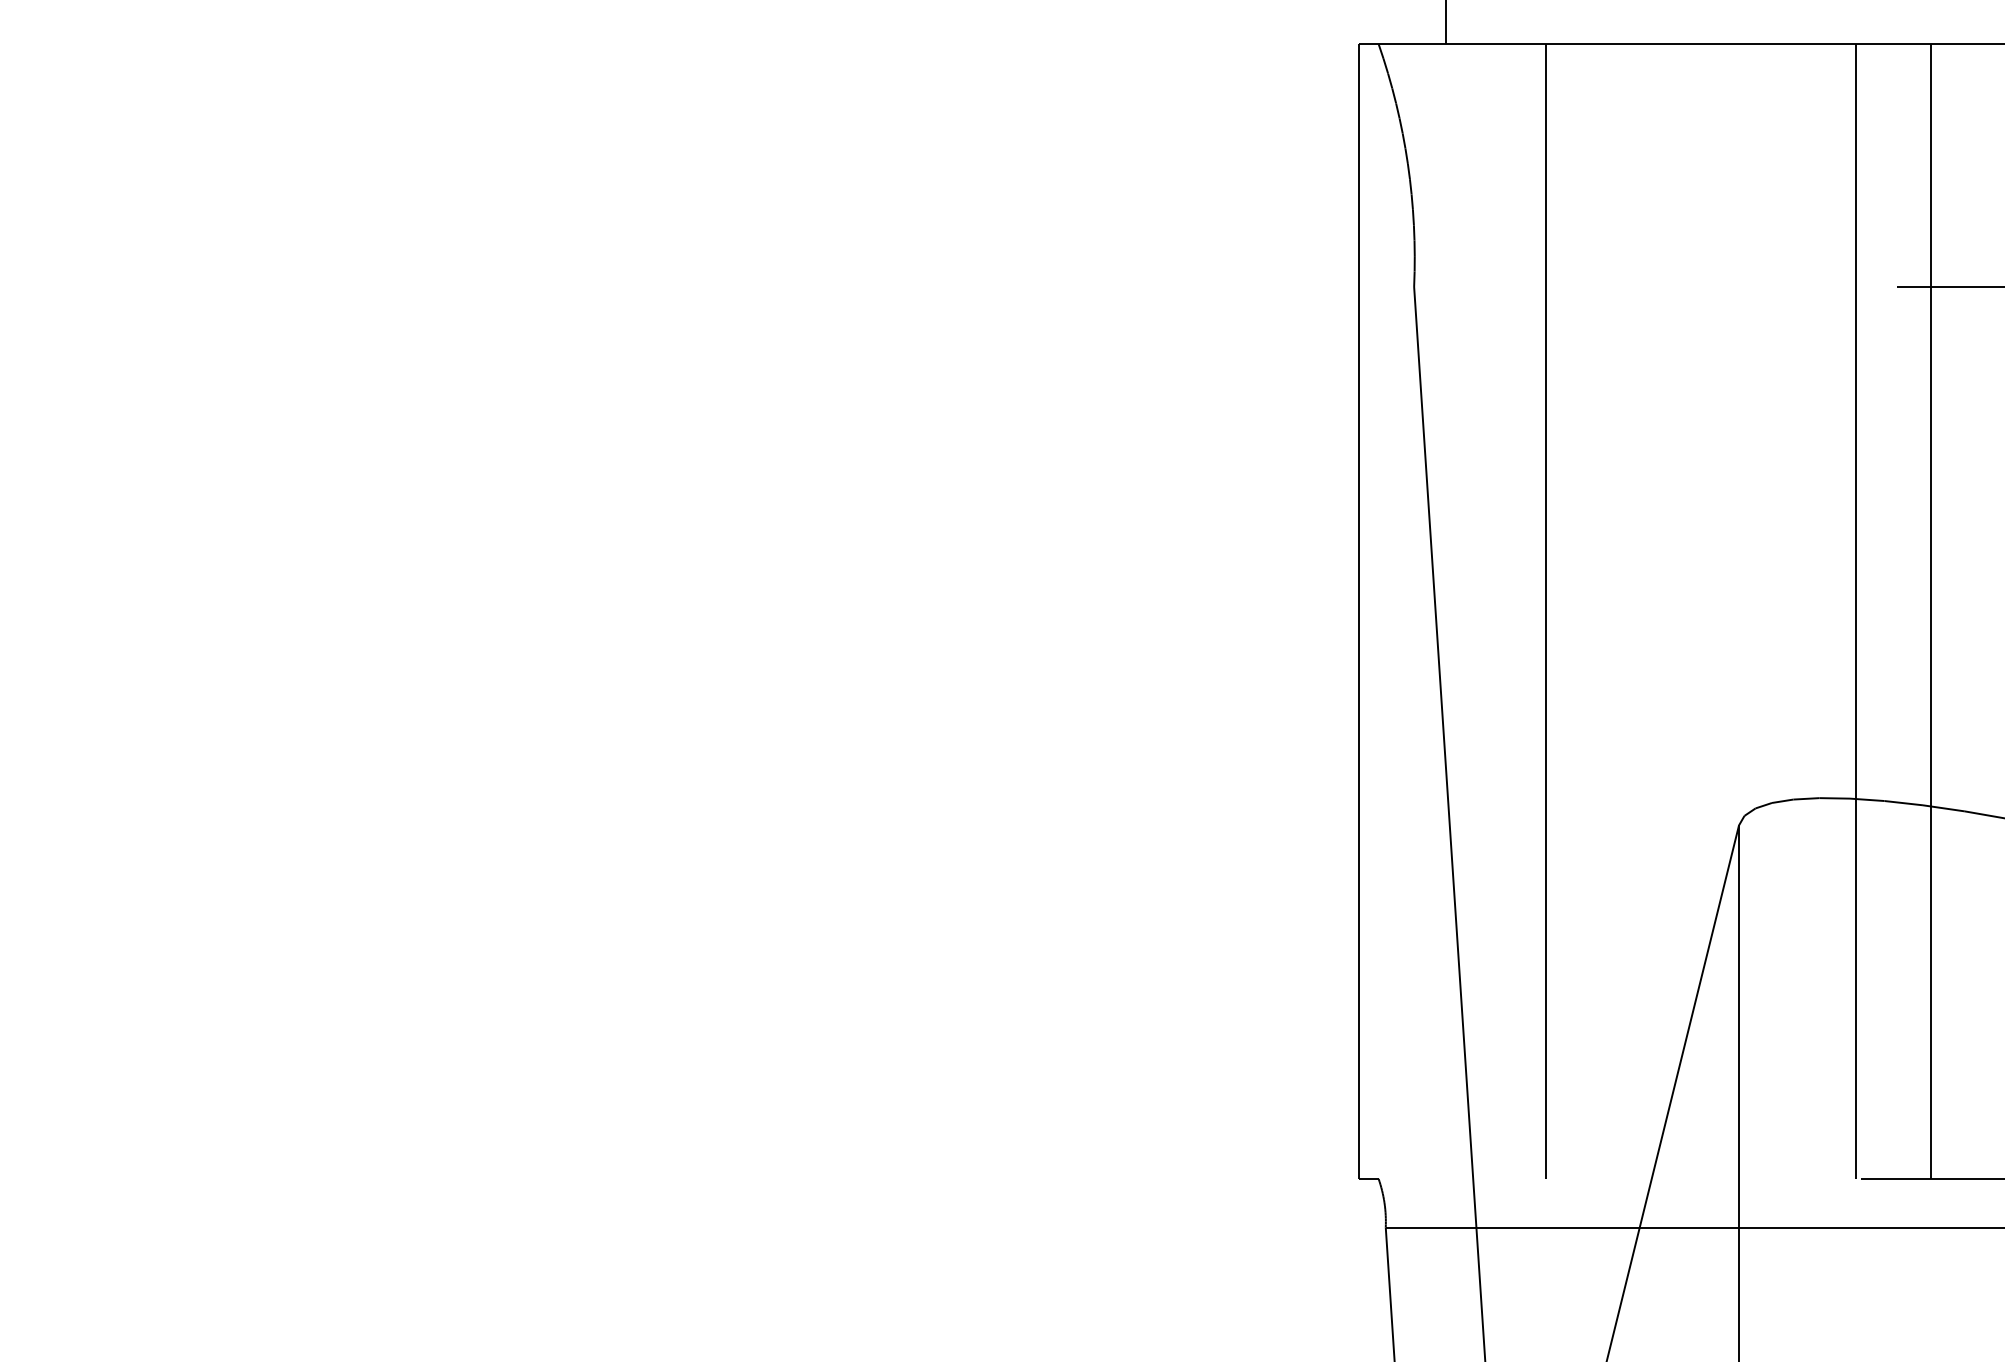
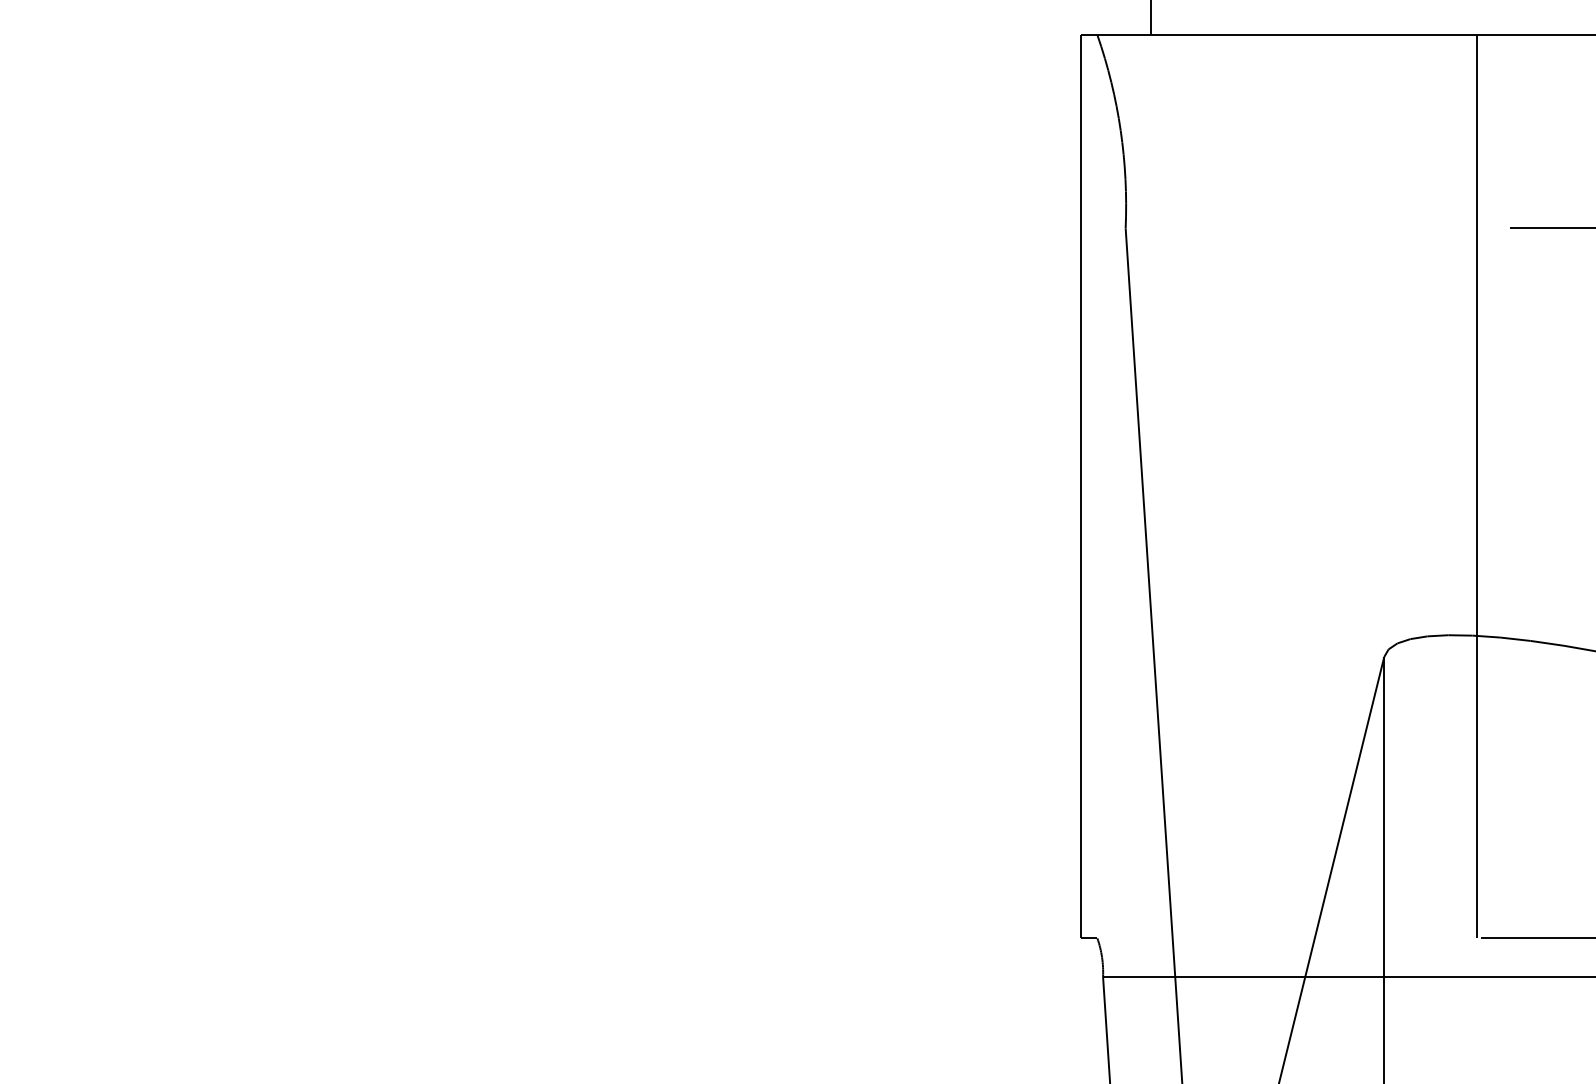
line: (1545, 611) -> (1230, 486), removed
line: (1931, 611) -> (1537, 486), removed

